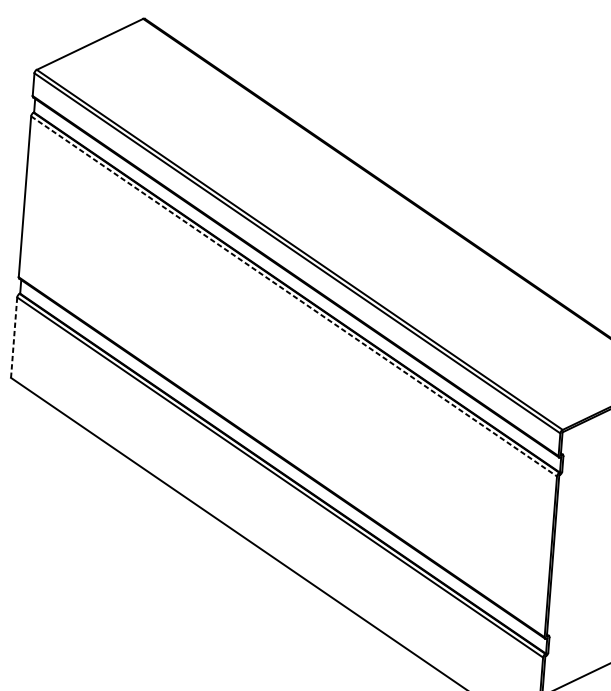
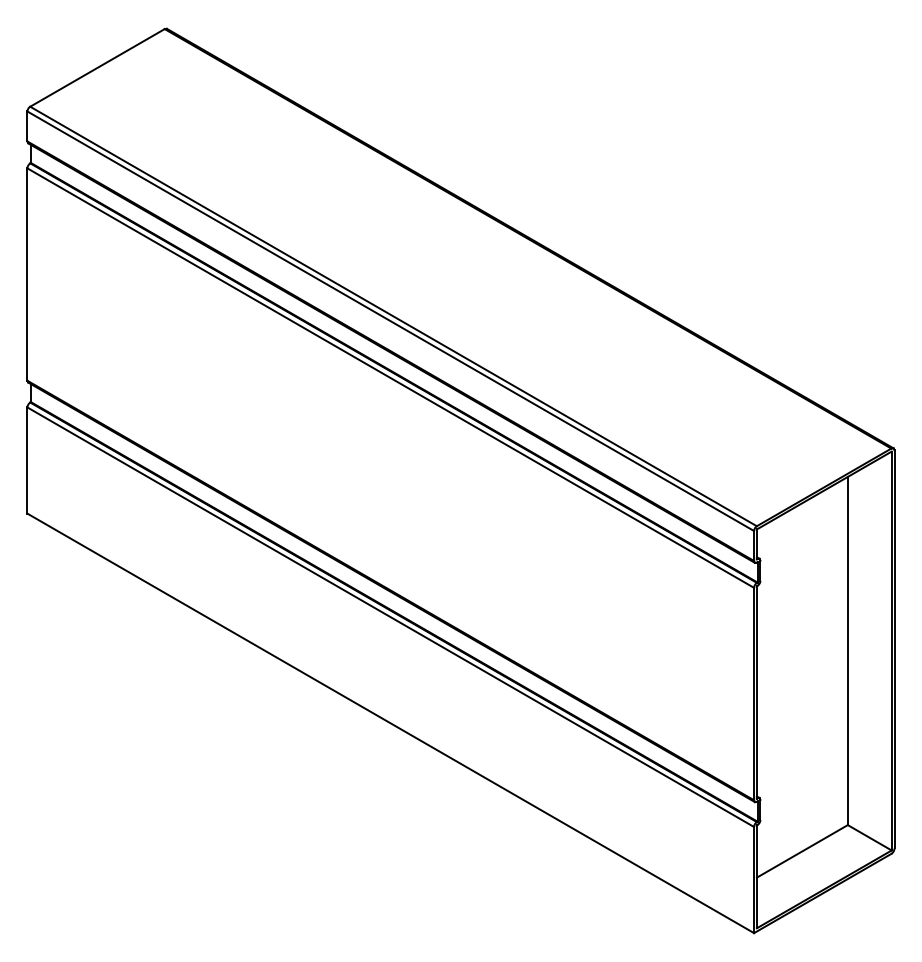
line: (293, 296) -> (390, 378), dashed -> solid
line: (14, 337) -> (27, 460), dashed -> solid

